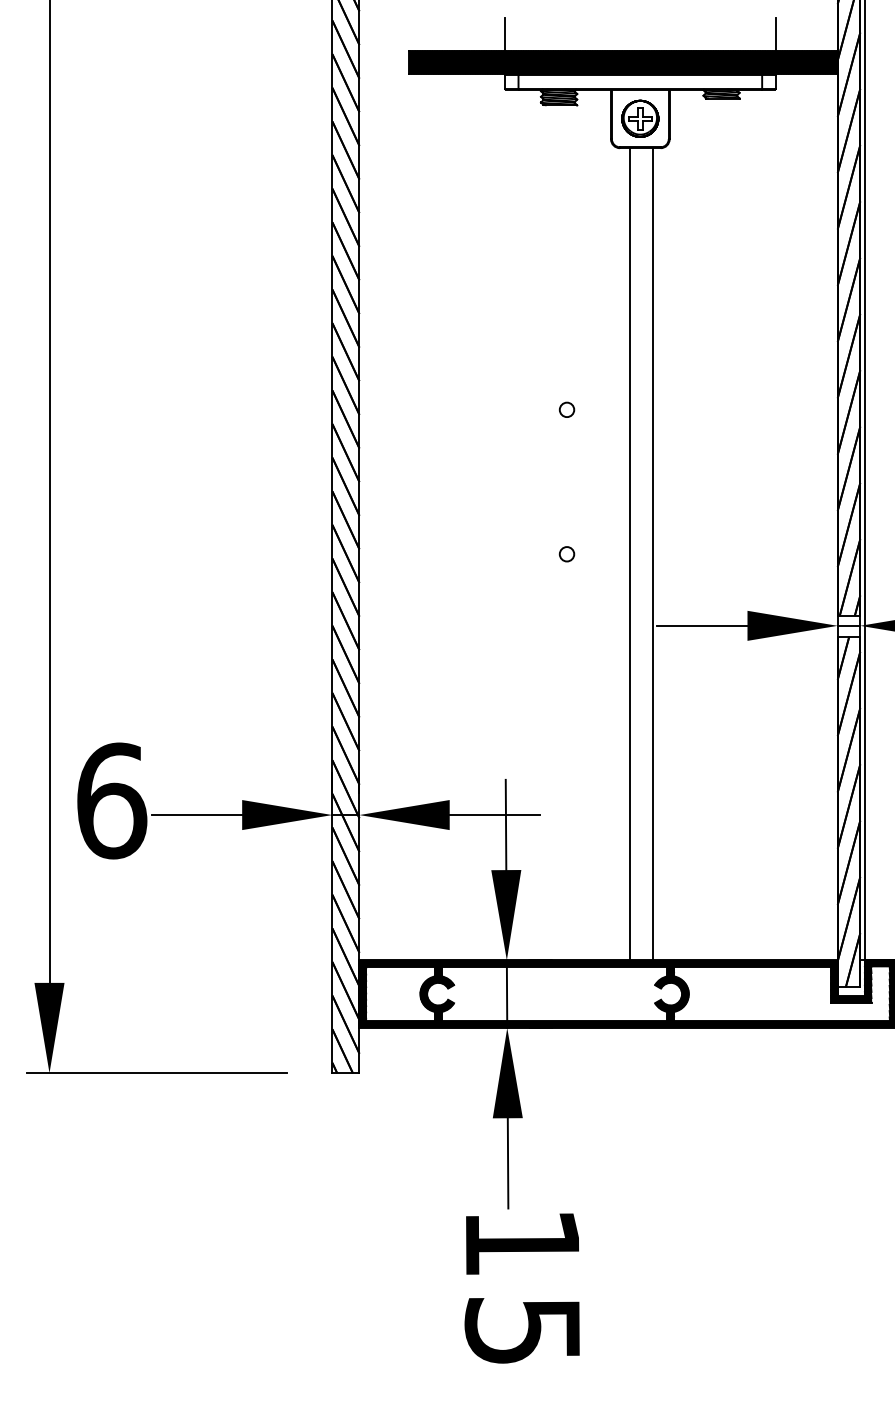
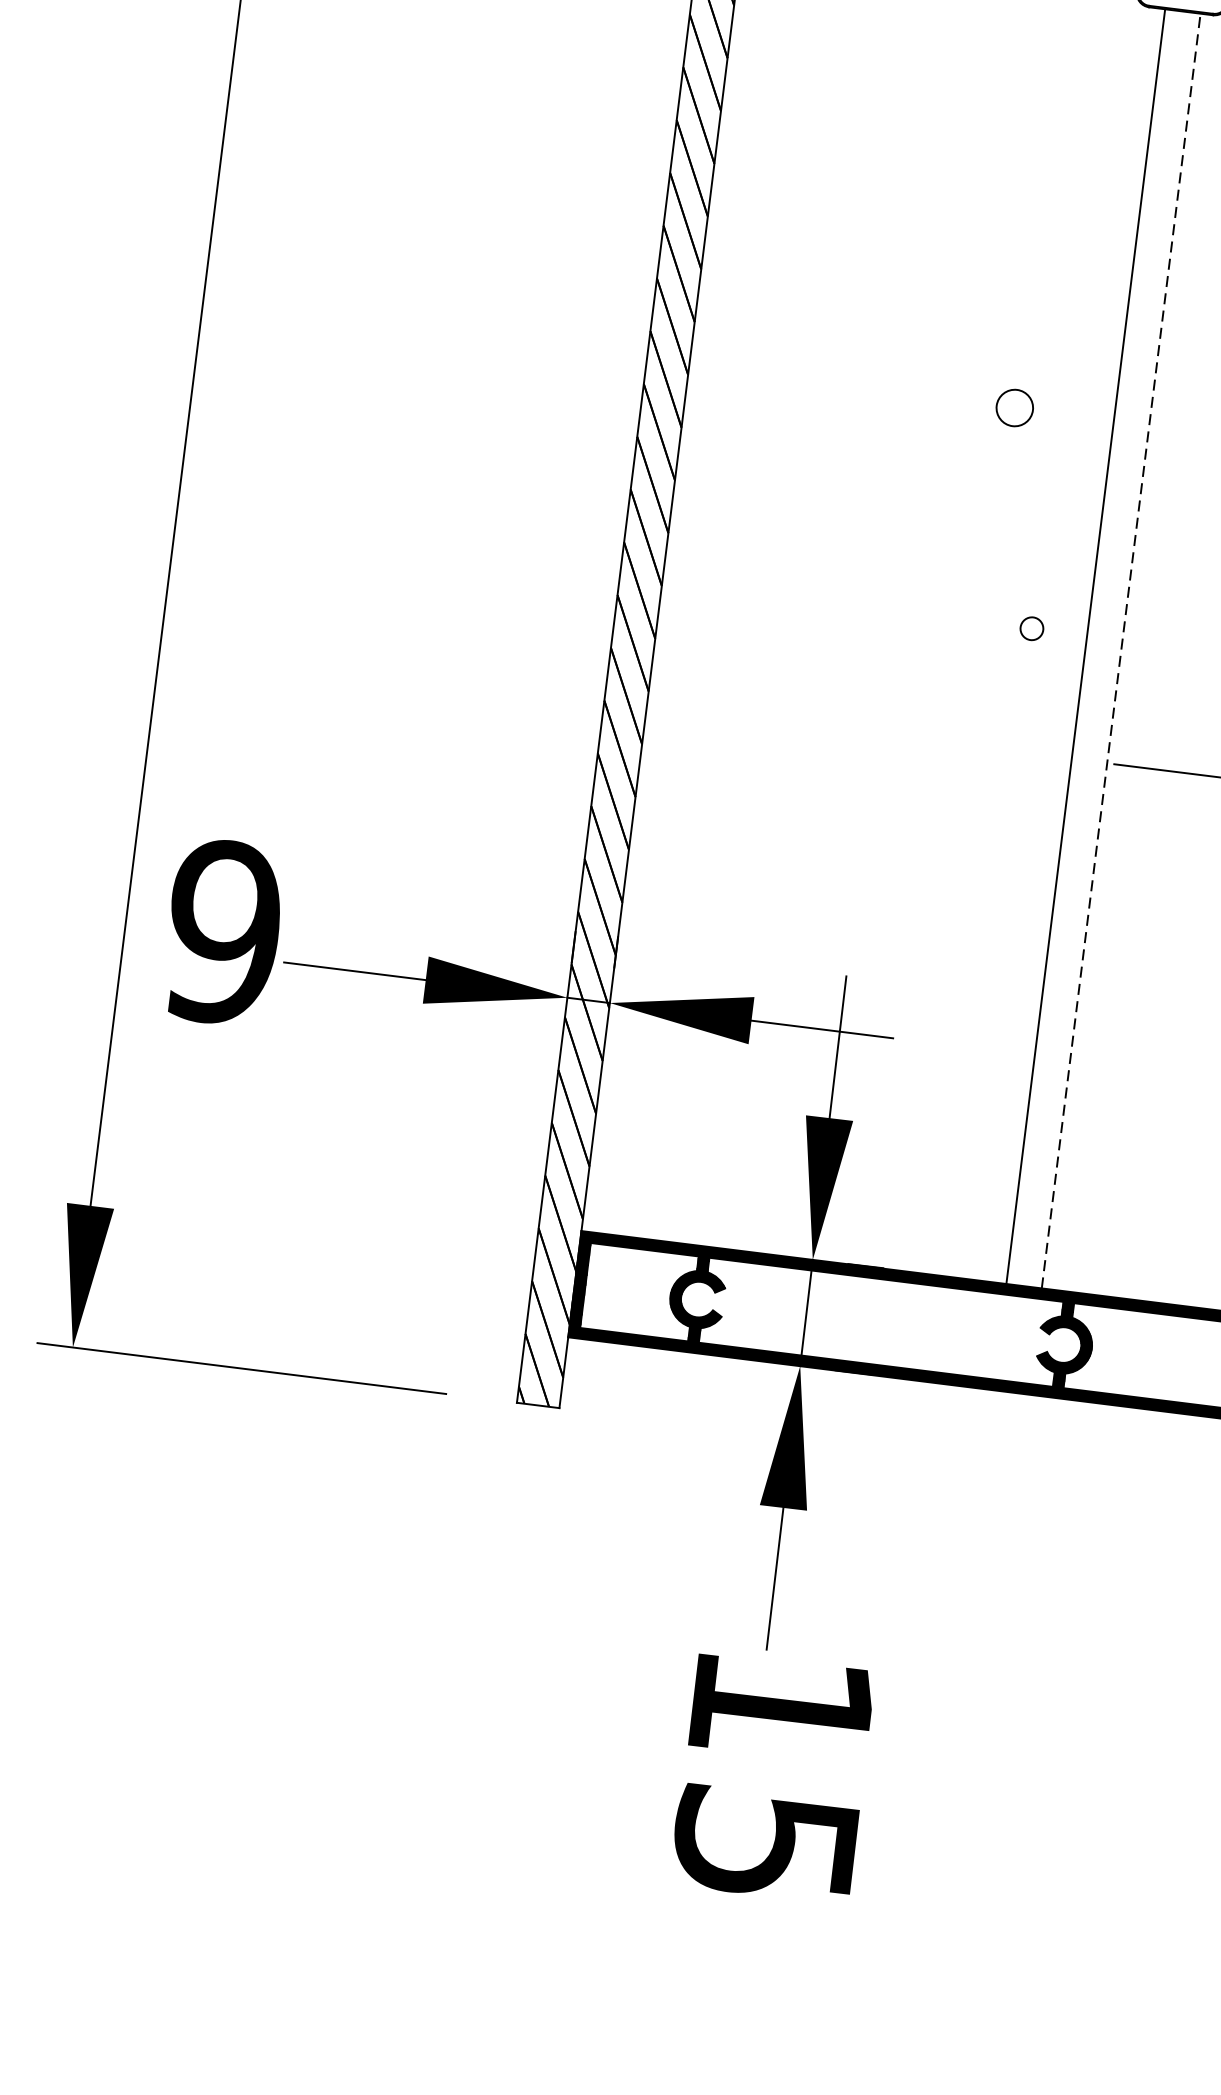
circle: (566, 409) -> (1014, 406), size x1.6
line: (652, 553) -> (1120, 649), solid -> dashed
circle: (566, 554) -> (1031, 629), moved
text: (111, 800) -> (223, 931), 6 -> 9

